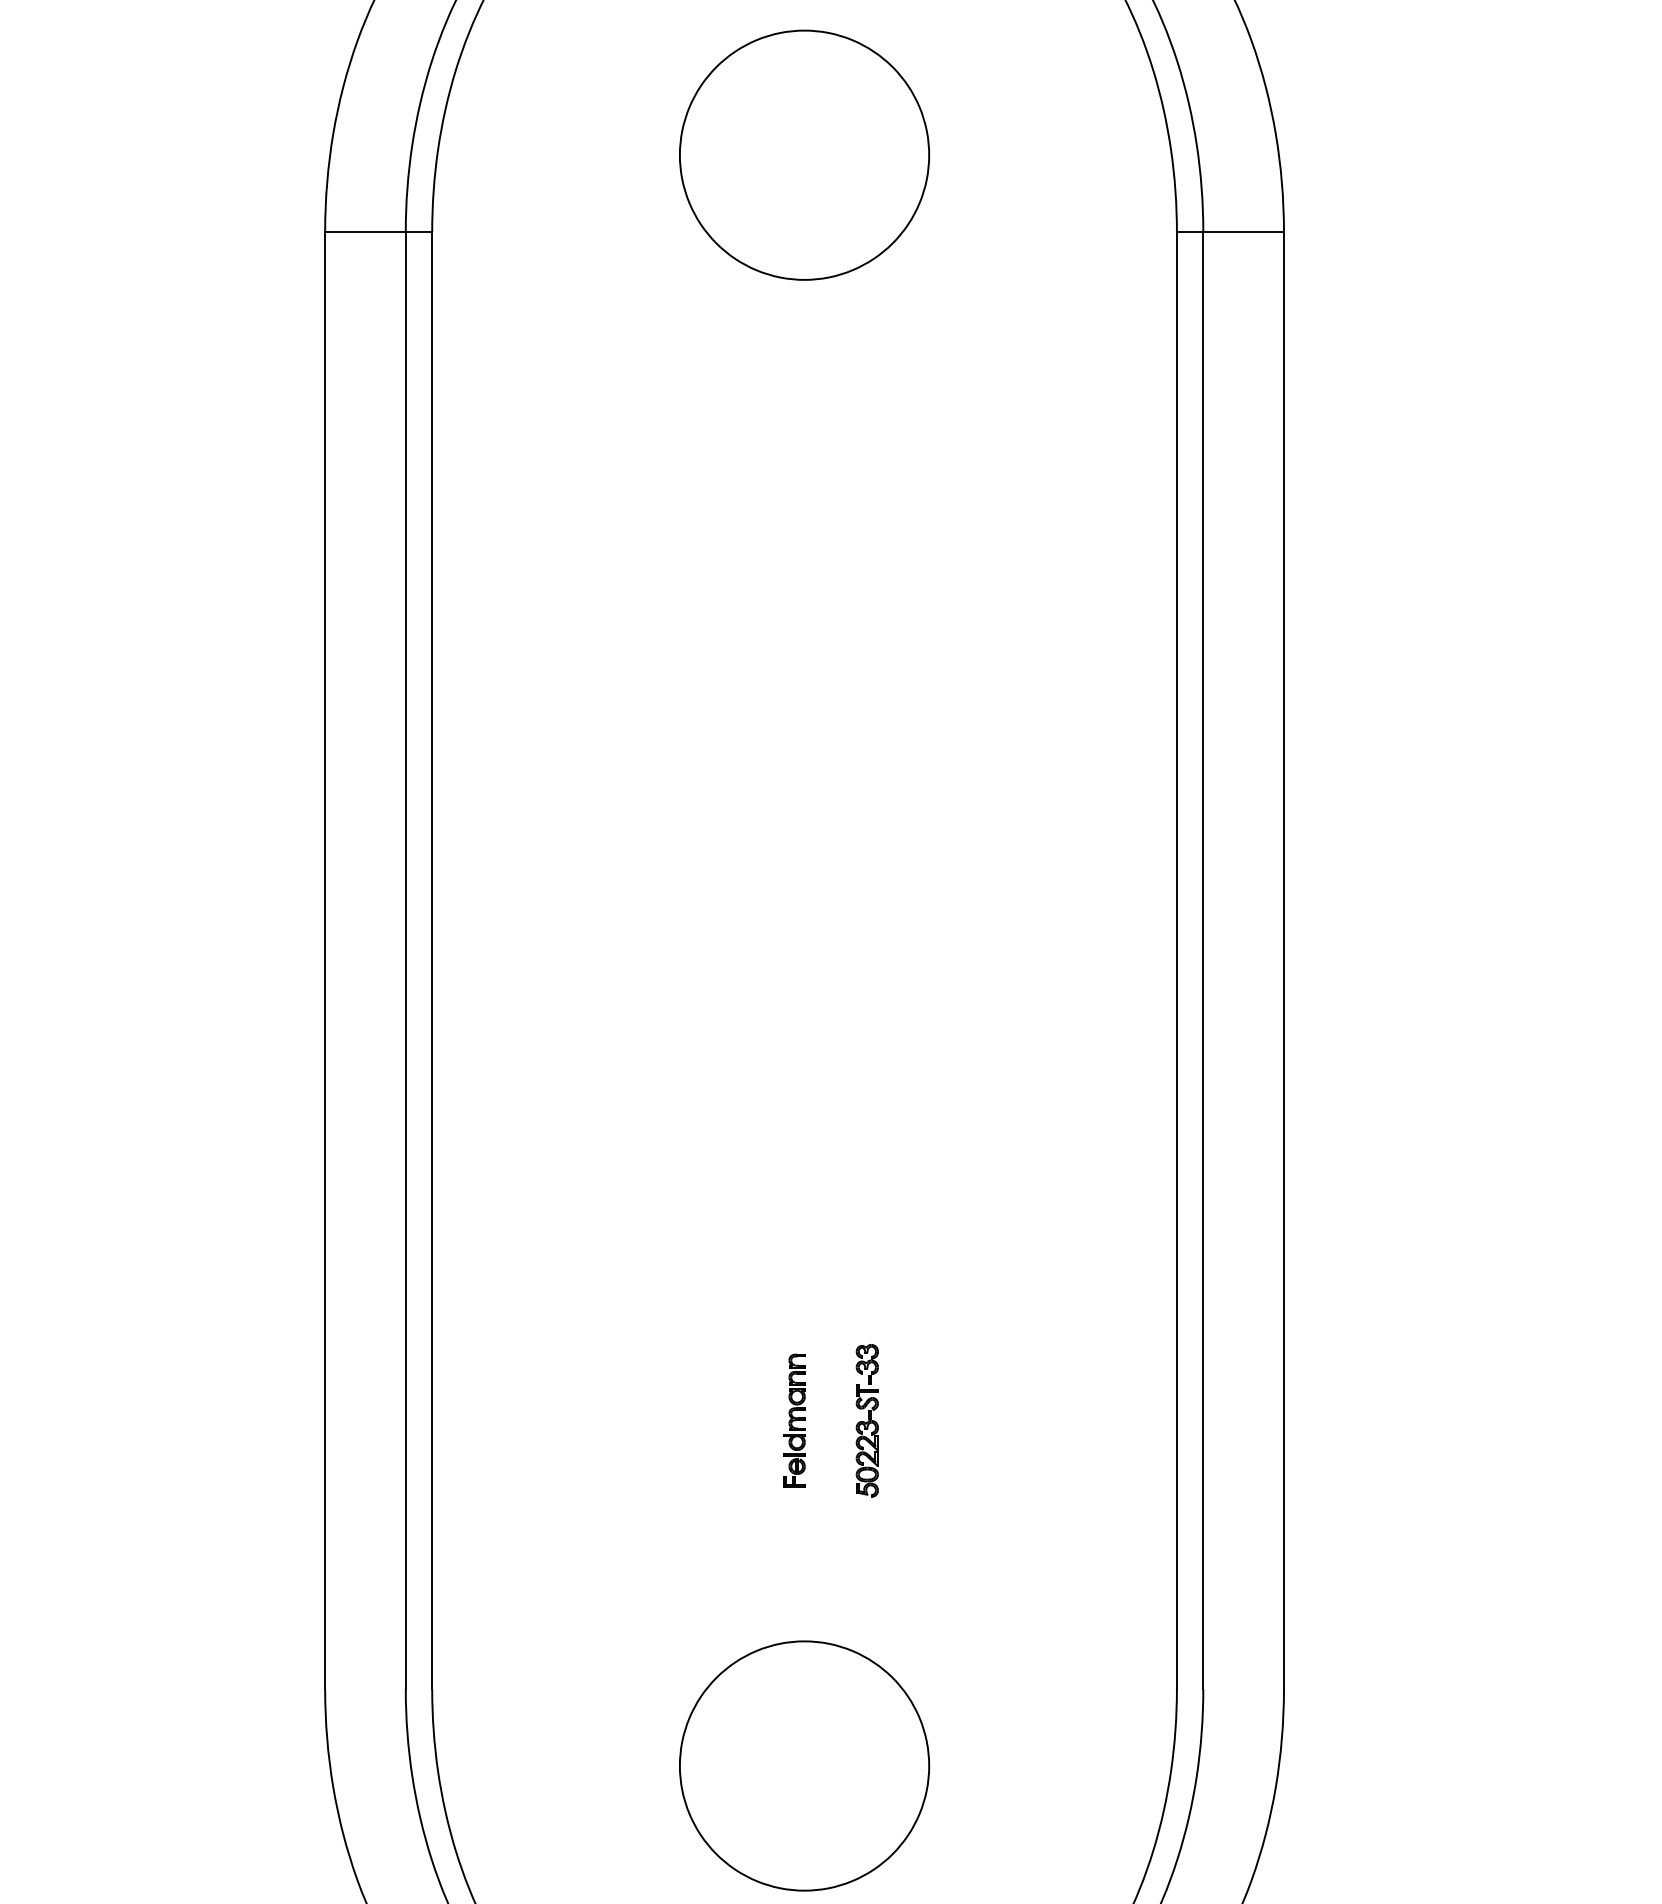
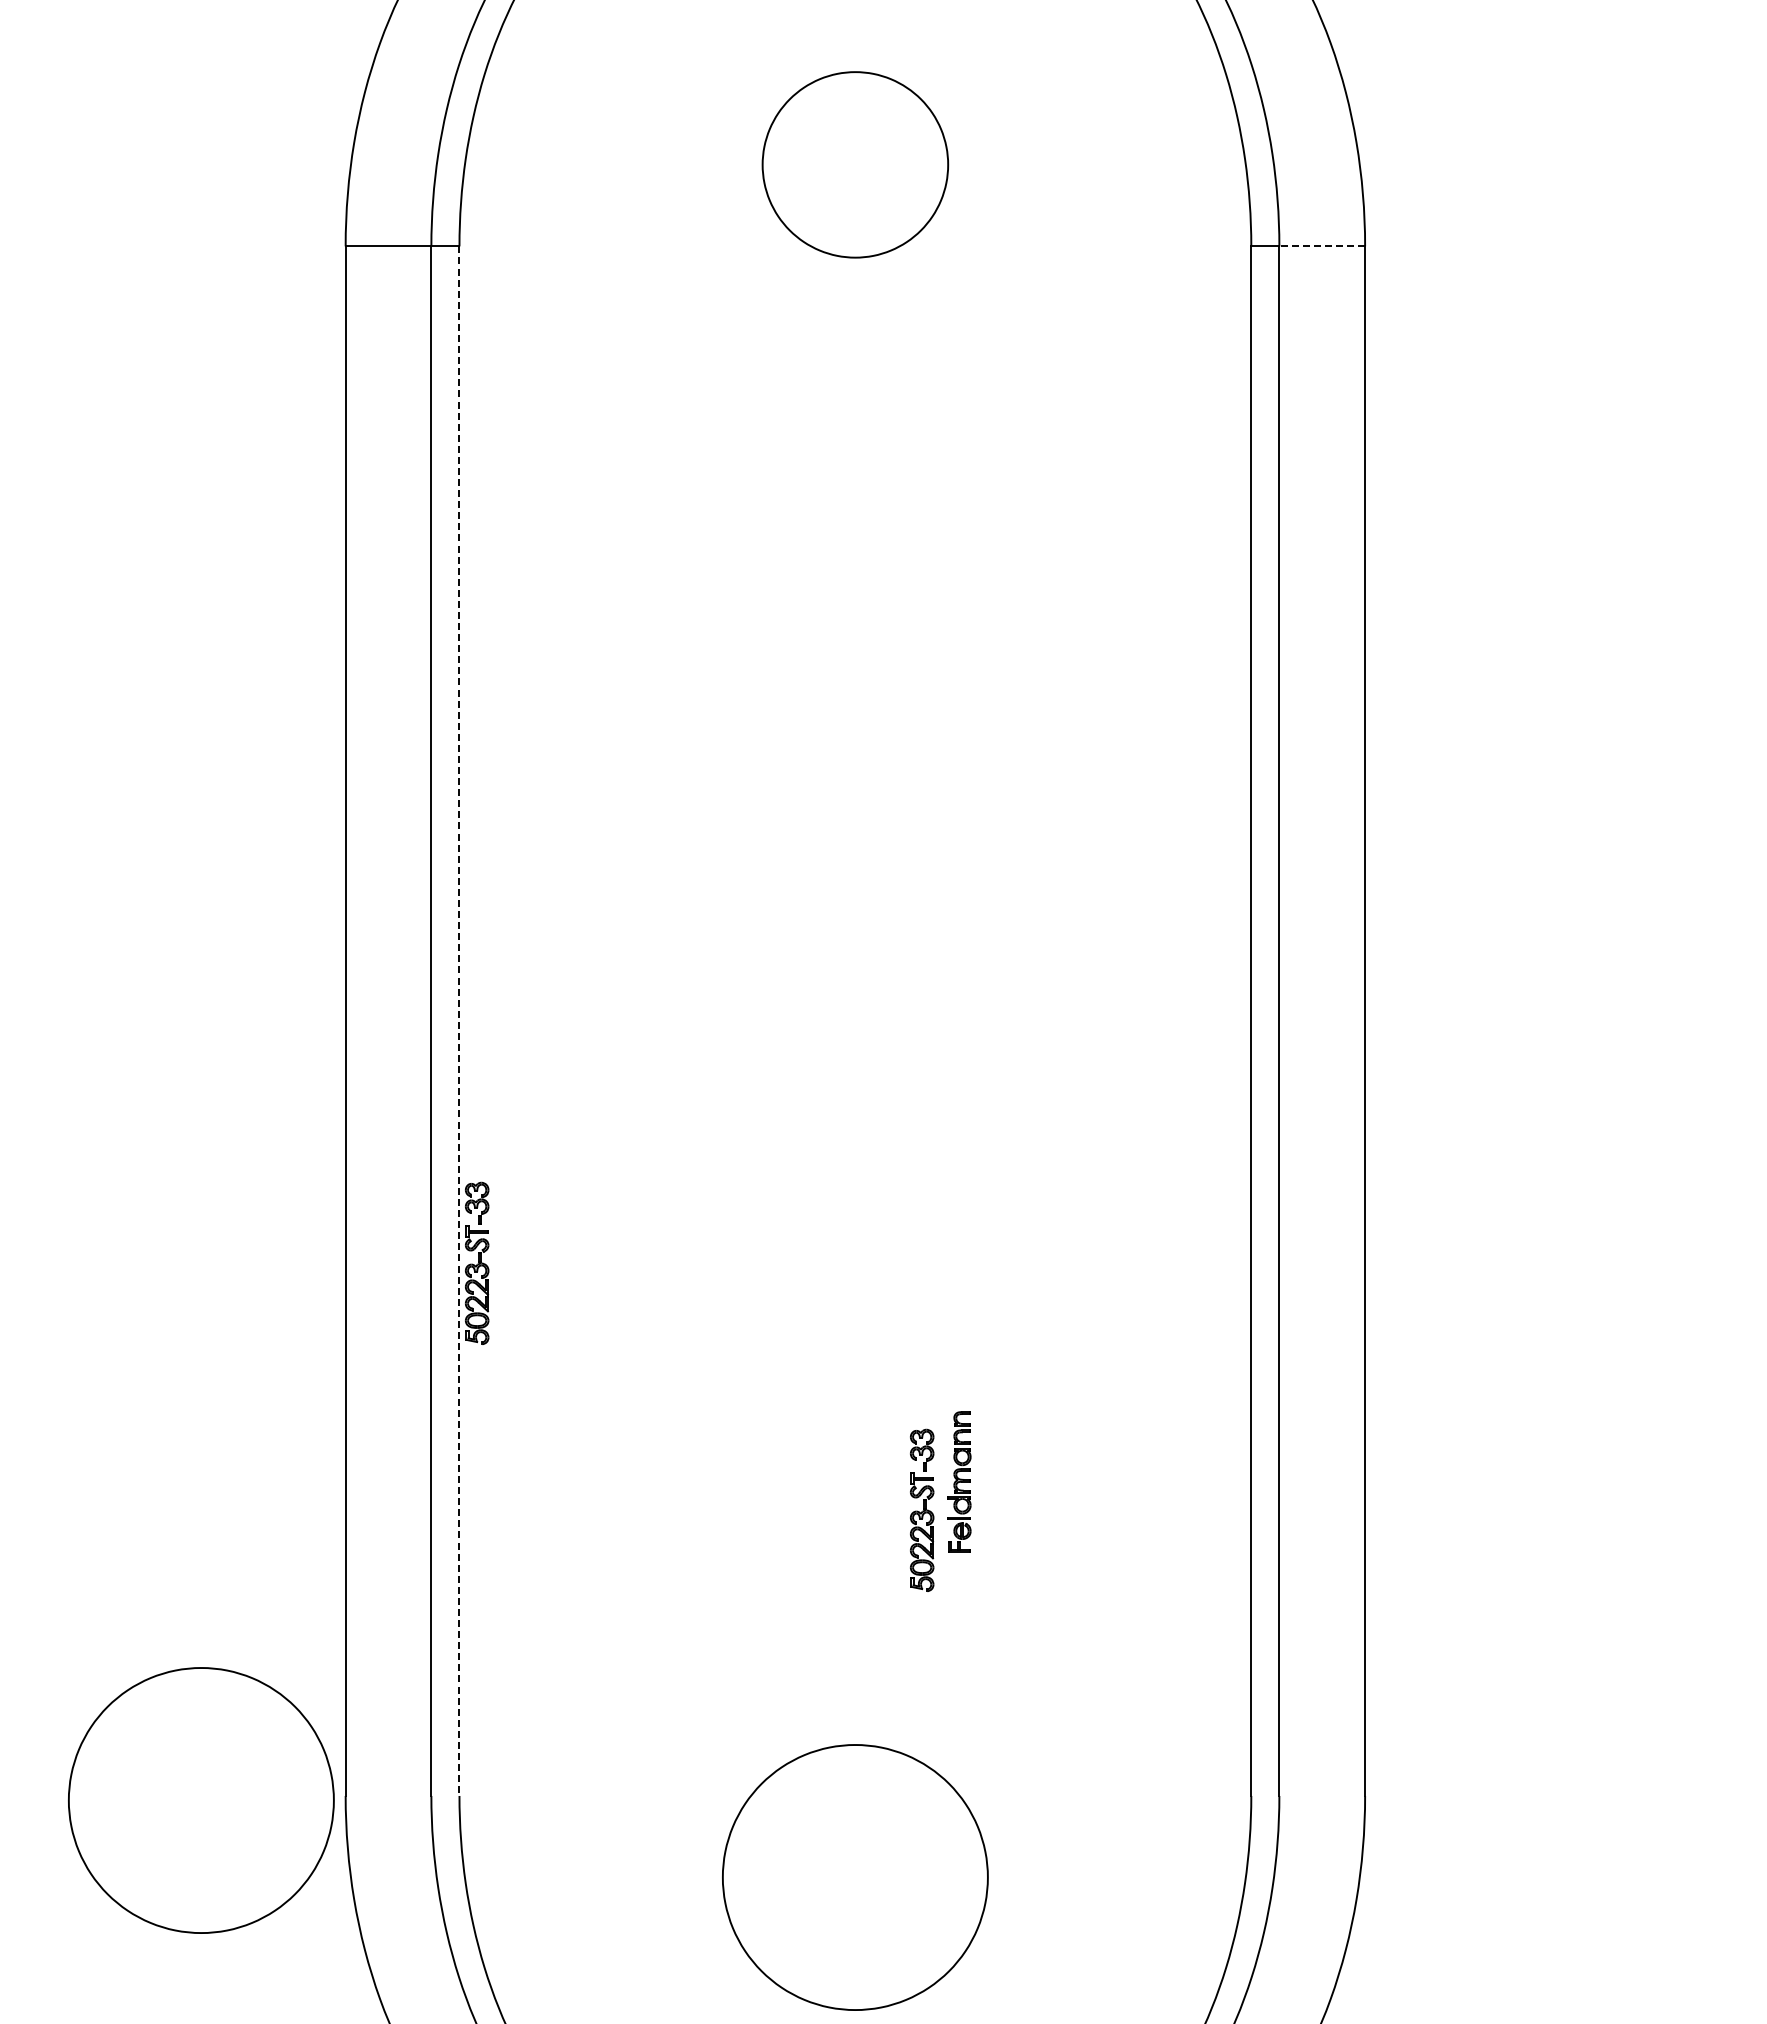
part: (804, 154) -> (855, 164), size x0.7
line: (1243, 232) -> (1322, 246), solid -> dashed
line: (432, 960) -> (459, 1021), solid -> dashed
part: (449, 1187) -> (477, 1262), added
part: (794, 1419) -> (959, 1481), moved
part: (189, 1693) -> (201, 1800), added

